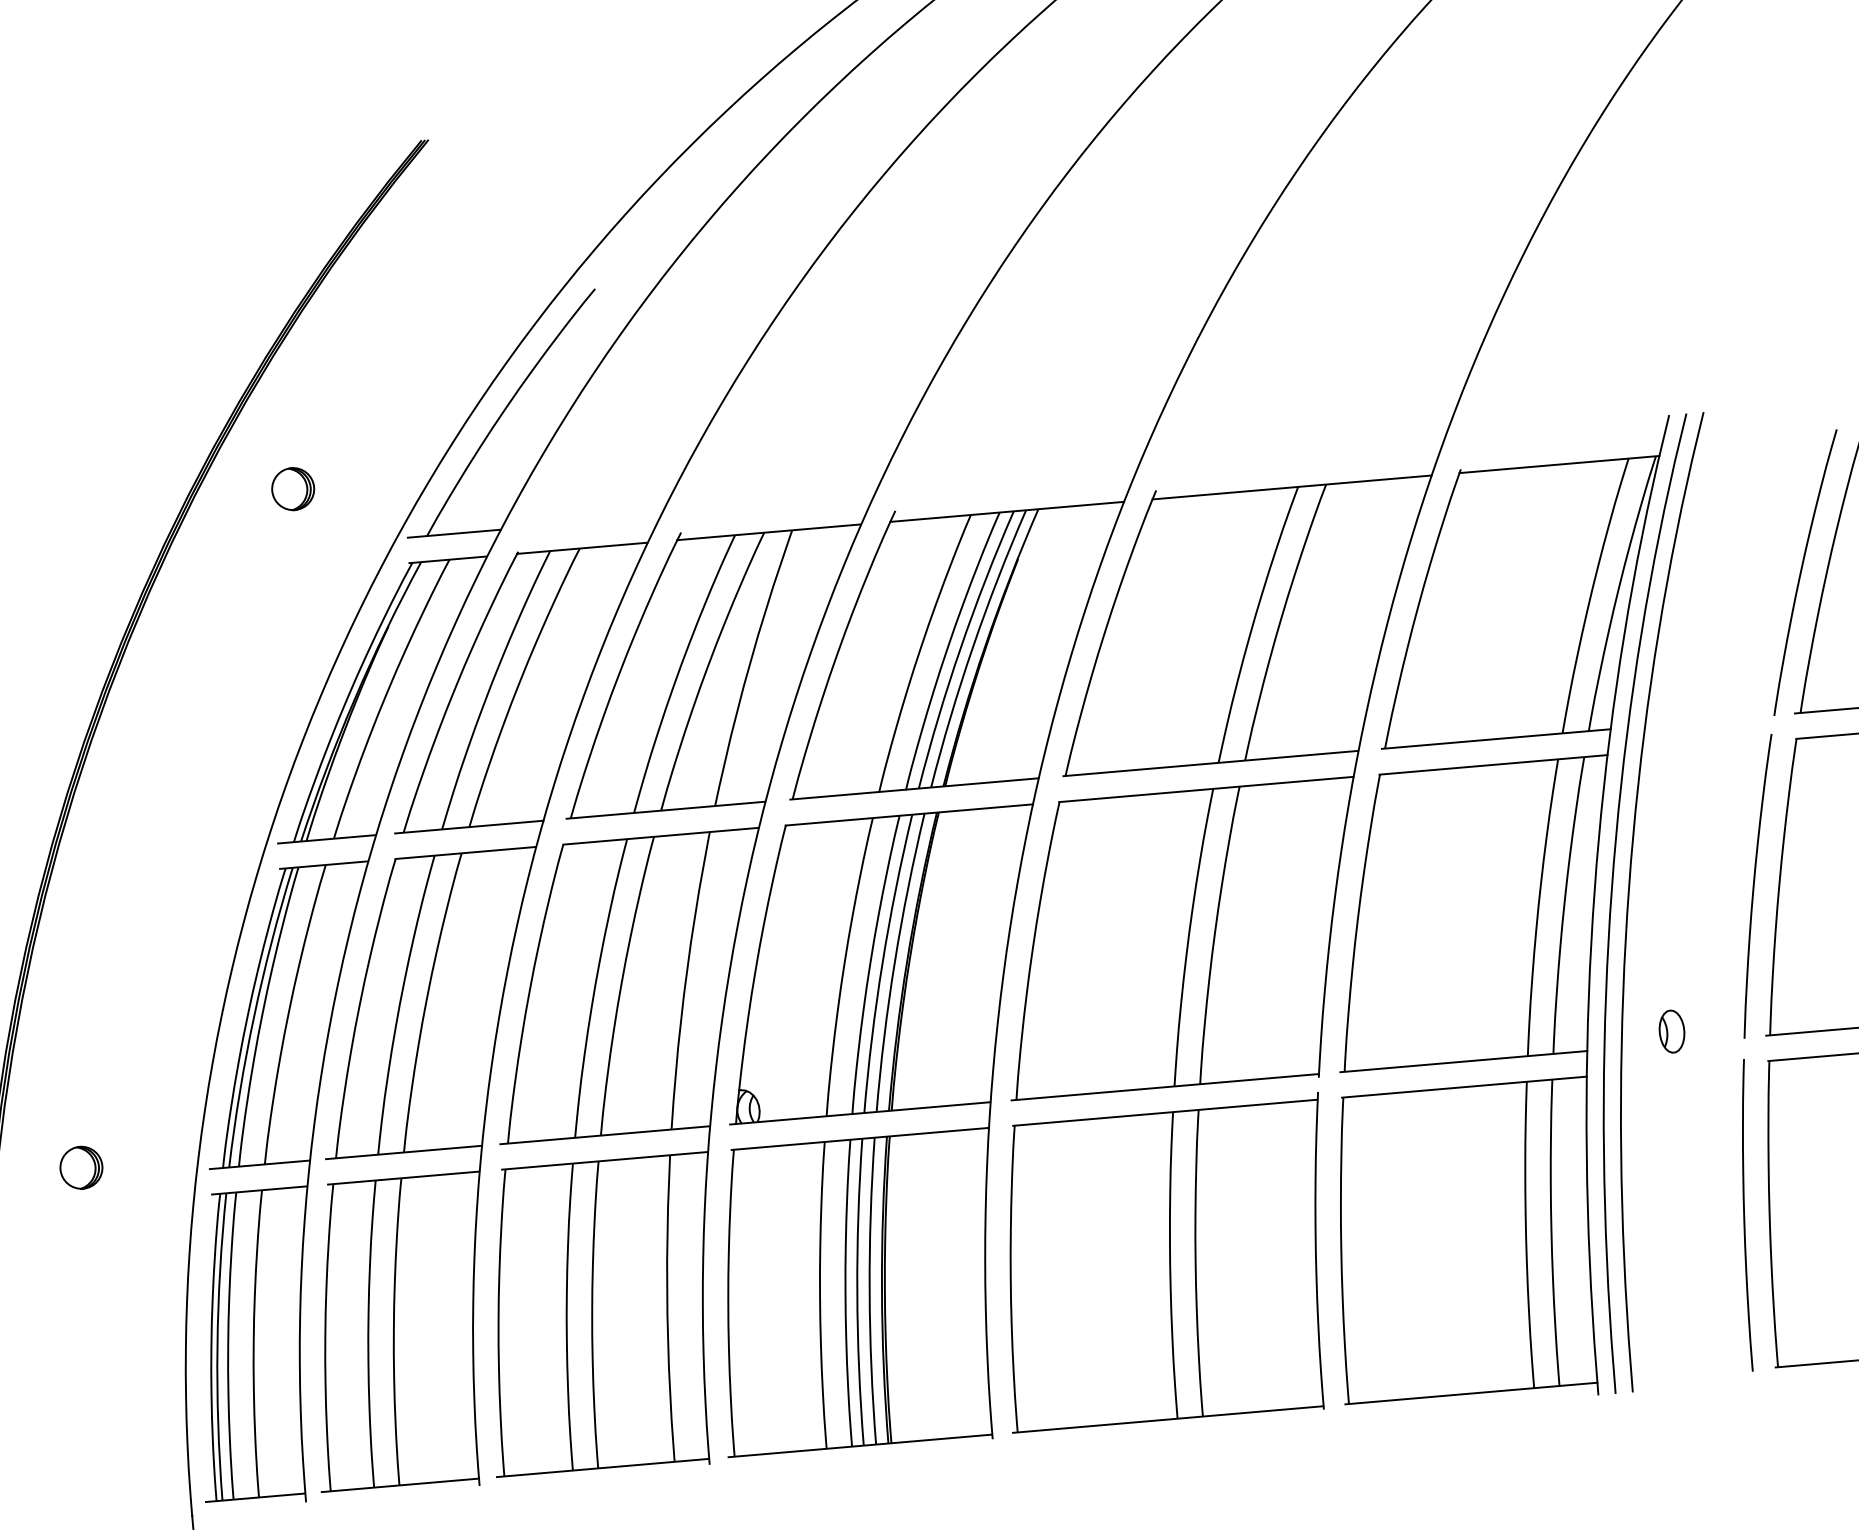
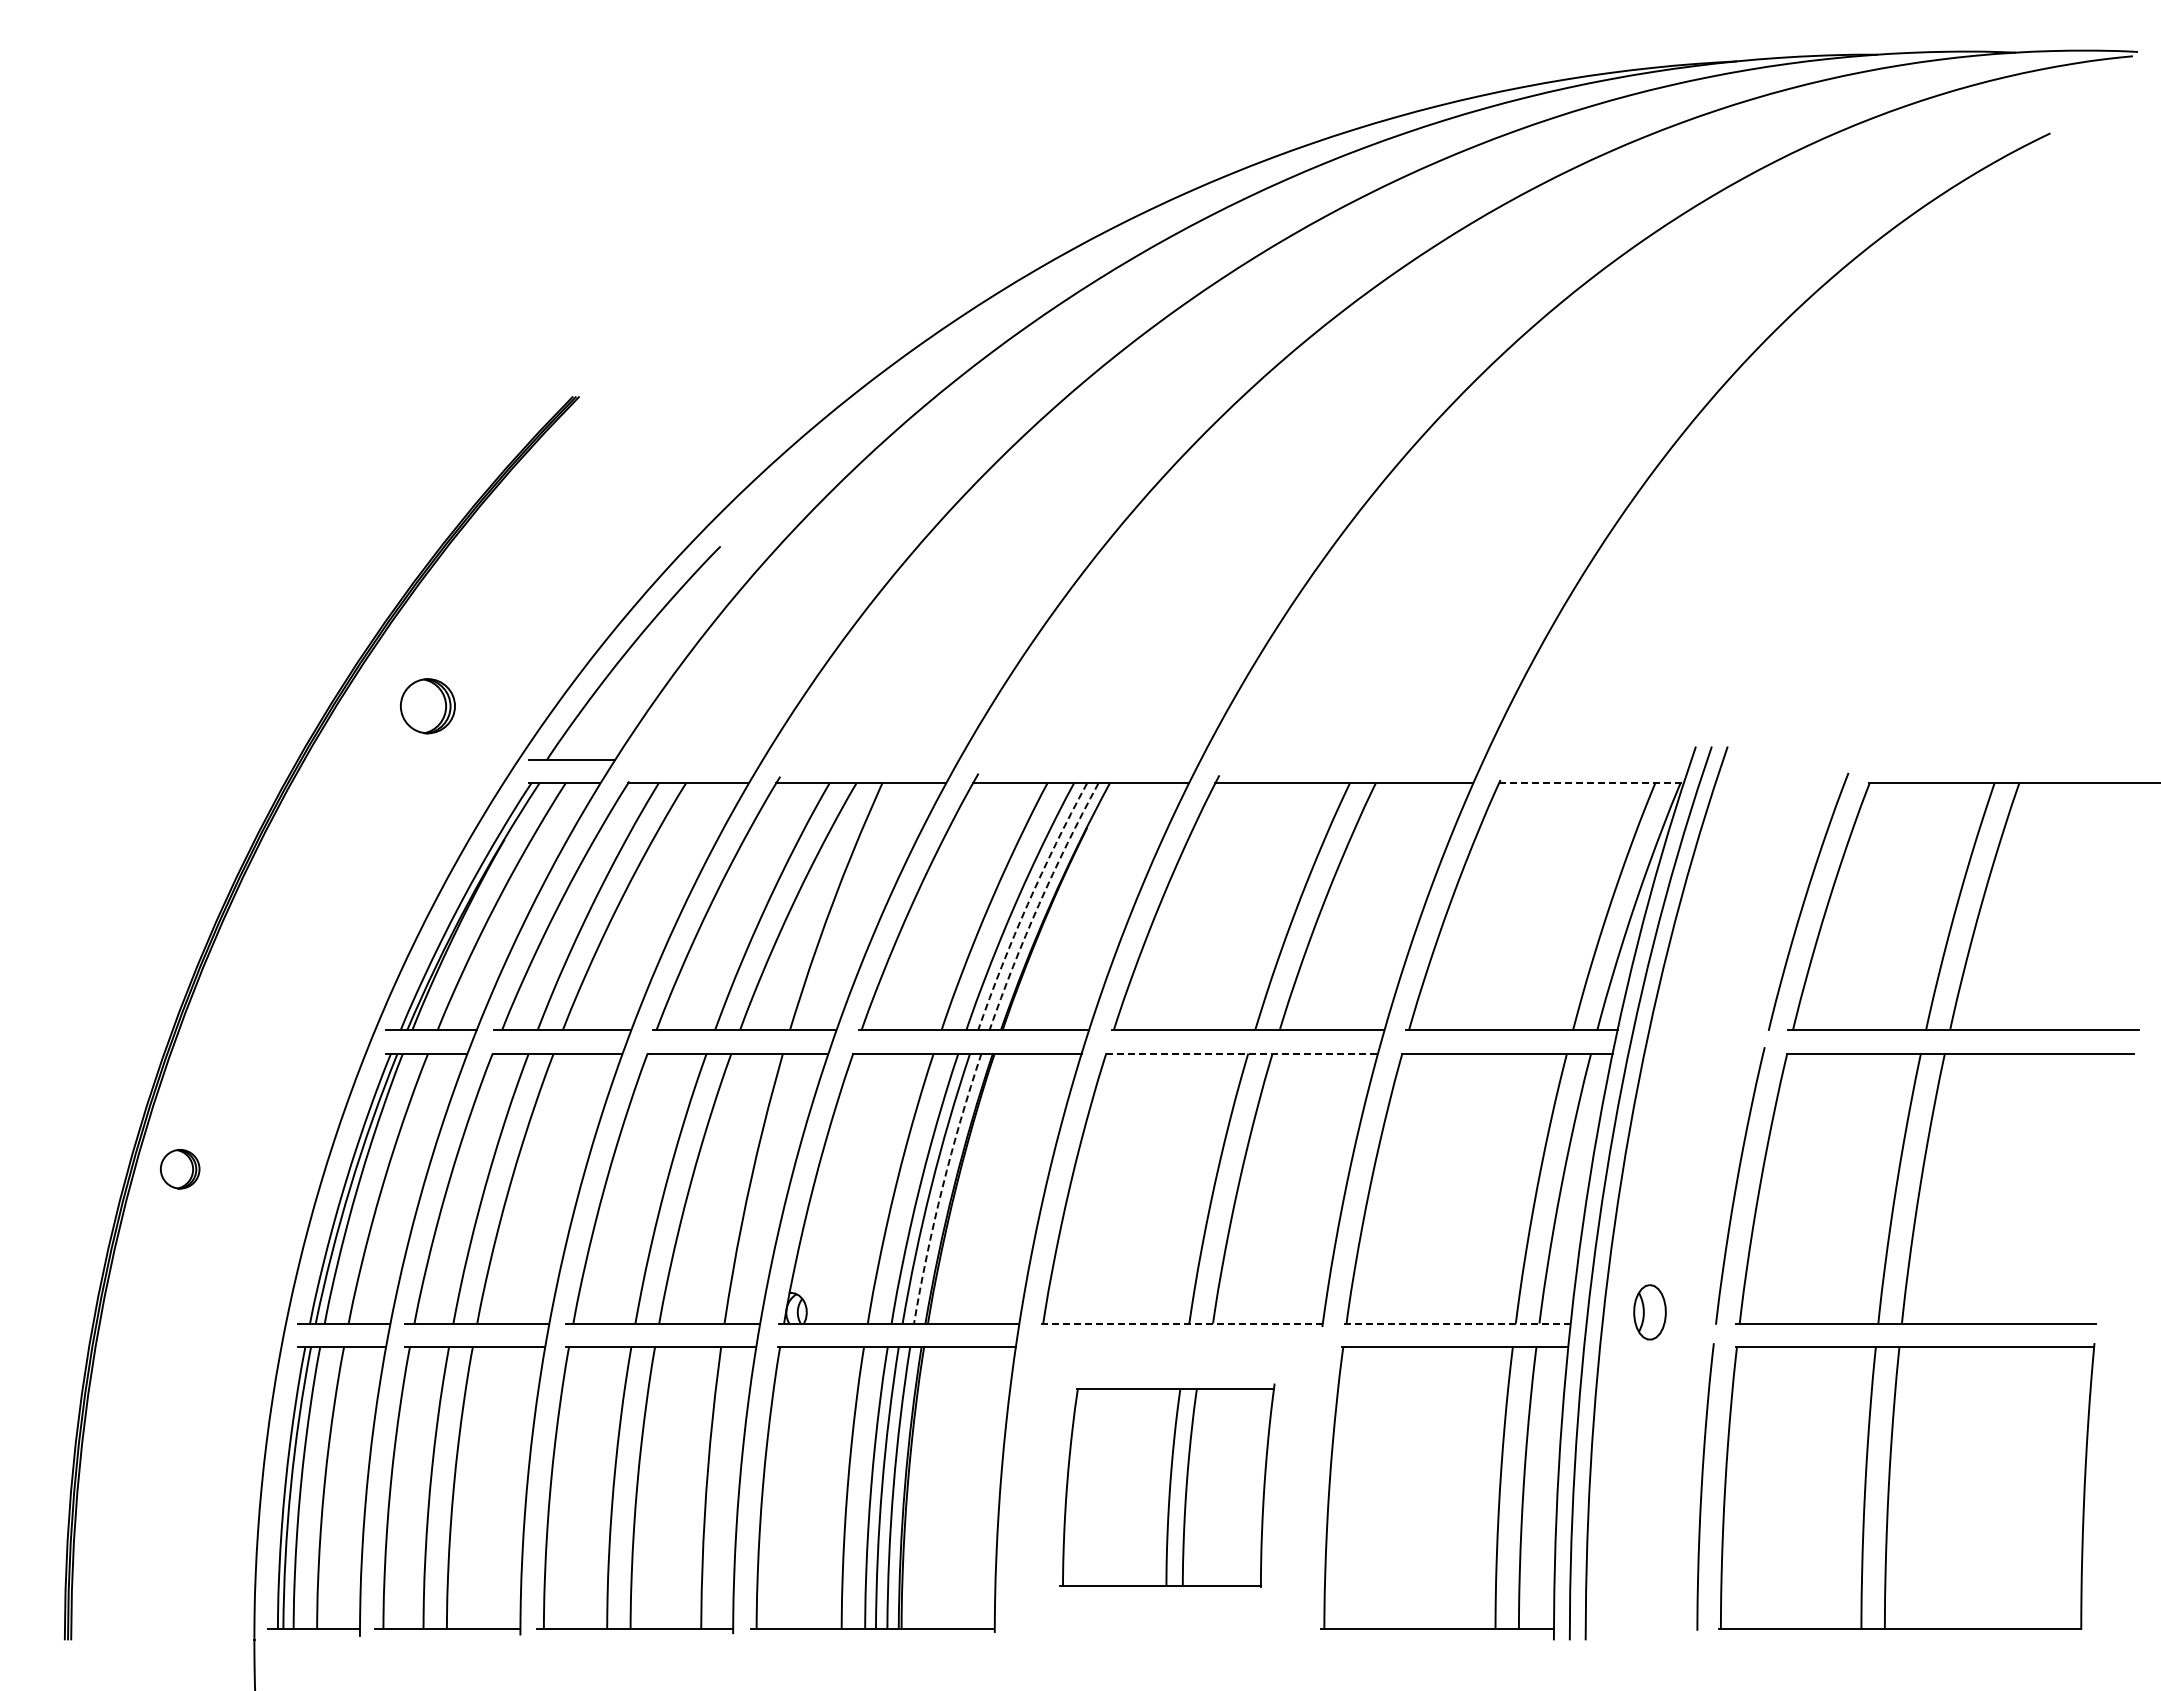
line: (1559, 464) -> (1591, 783), solid -> dashed
part: (292, 489) -> (427, 706), size x1.4
arc: (973, 646) -> (1039, 904), solid -> dashed
arc: (960, 647) -> (1027, 904), solid -> dashed
line: (1205, 789) -> (1241, 1053), solid -> dashed
arc: (894, 962) -> (942, 1187), solid -> dashed
part: (1671, 1031) -> (1649, 1312), size x1.4
line: (1463, 1061) -> (1456, 1323), solid -> dashed
line: (1164, 1087) -> (1180, 1323), solid -> dashed
part: (81, 1168) -> (180, 1169), moved
part: (1165, 1263) -> (1167, 1485), size x0.7

